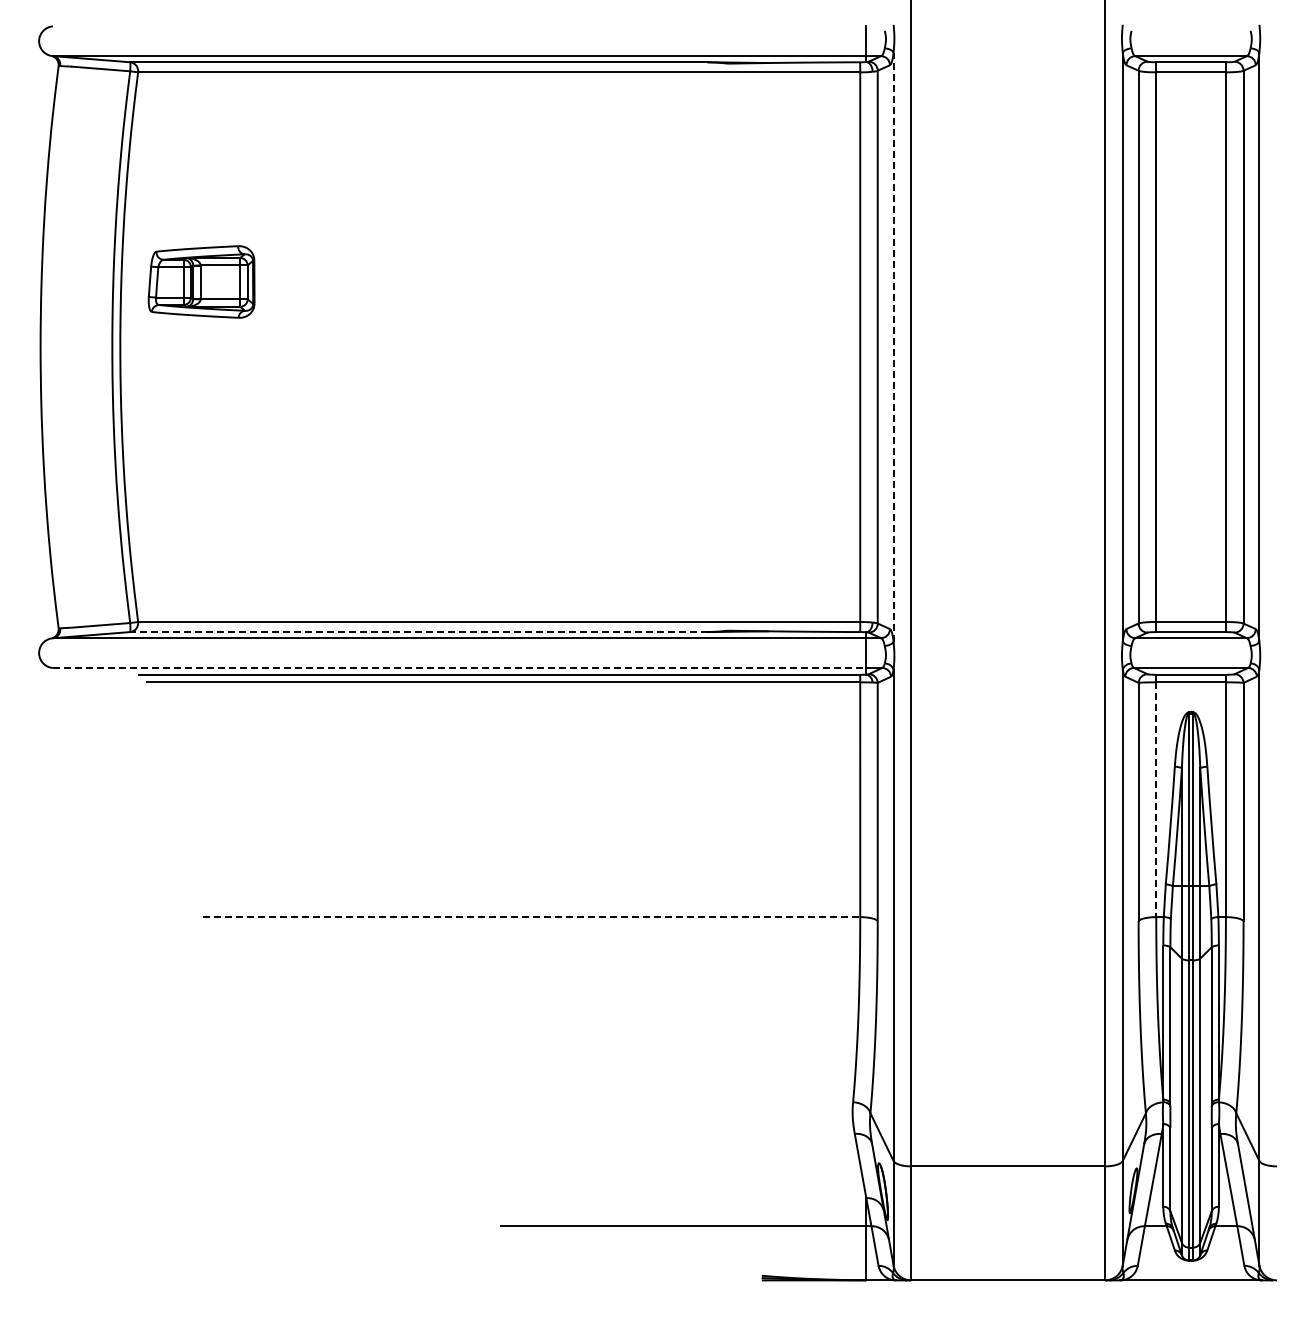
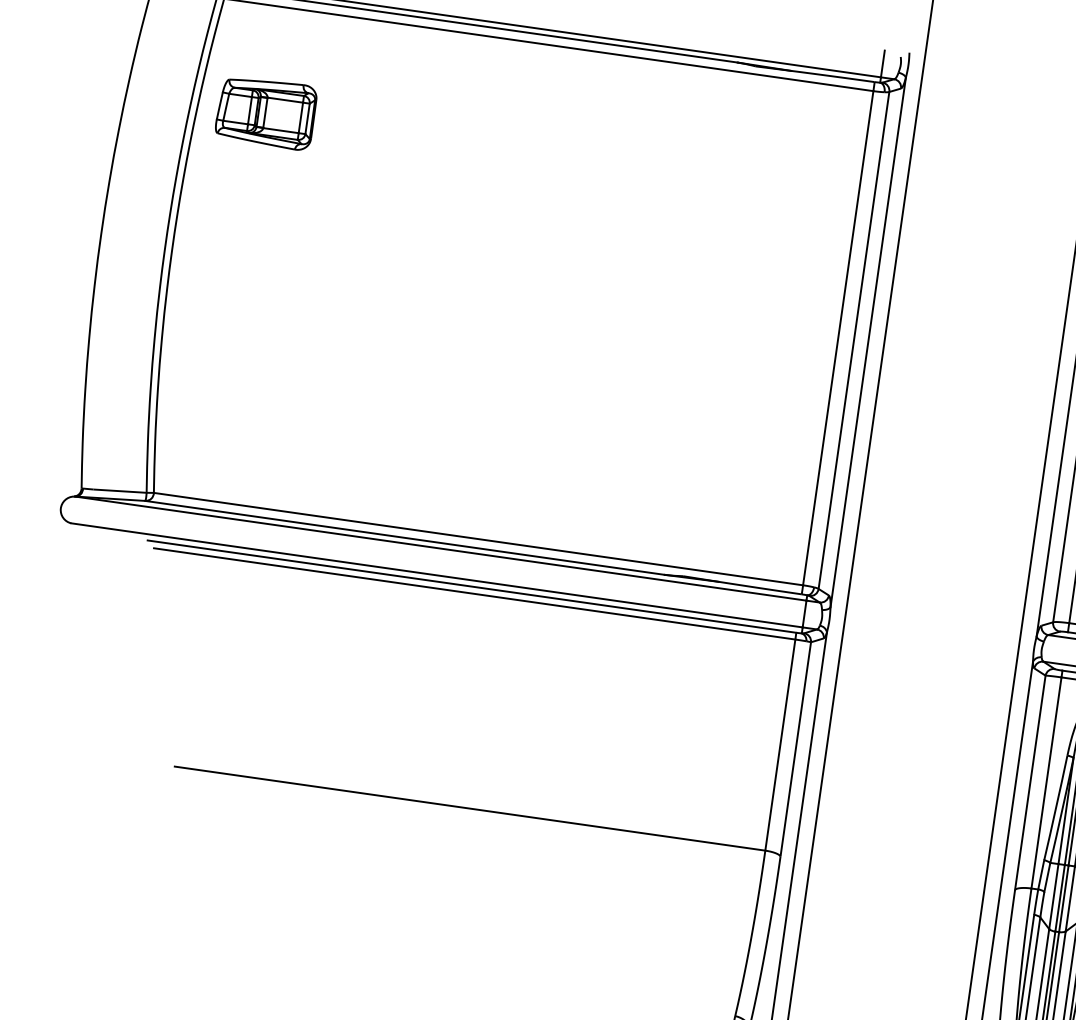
part: (201, 281) -> (266, 112), moved
line: (893, 346) -> (868, 341), dashed -> solid
line: (418, 632) -> (404, 538), dashed -> solid
line: (459, 667) -> (436, 574), dashed -> solid
line: (1156, 800) -> (1046, 783), dashed -> solid
line: (532, 917) -> (470, 809), dashed -> solid

